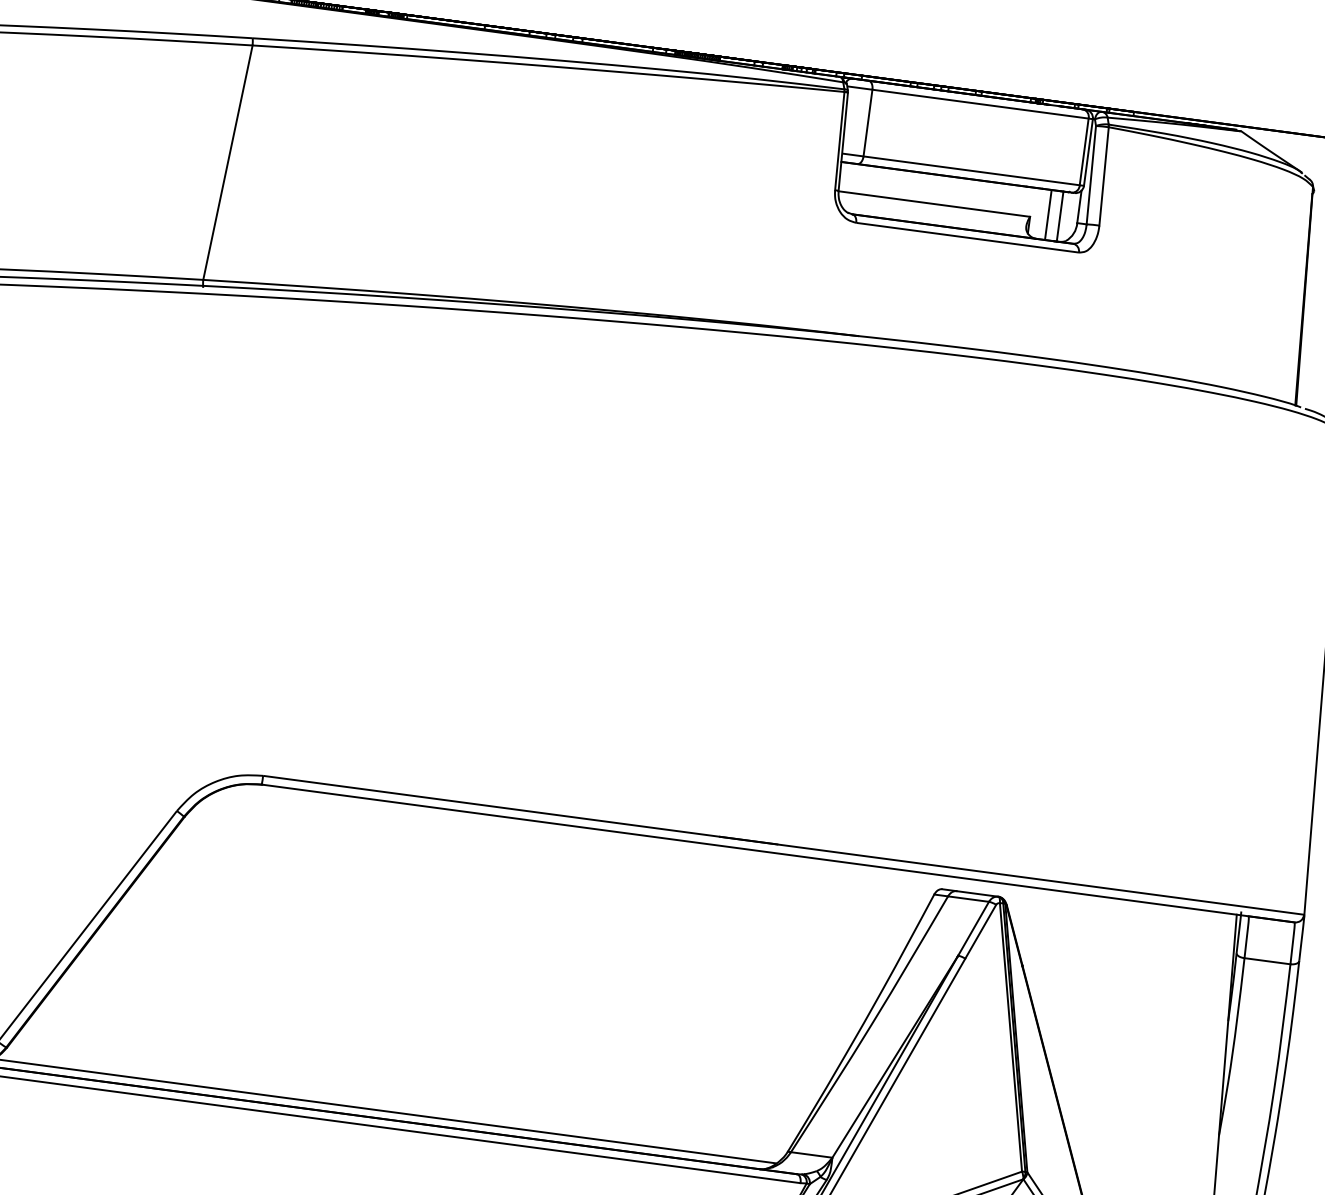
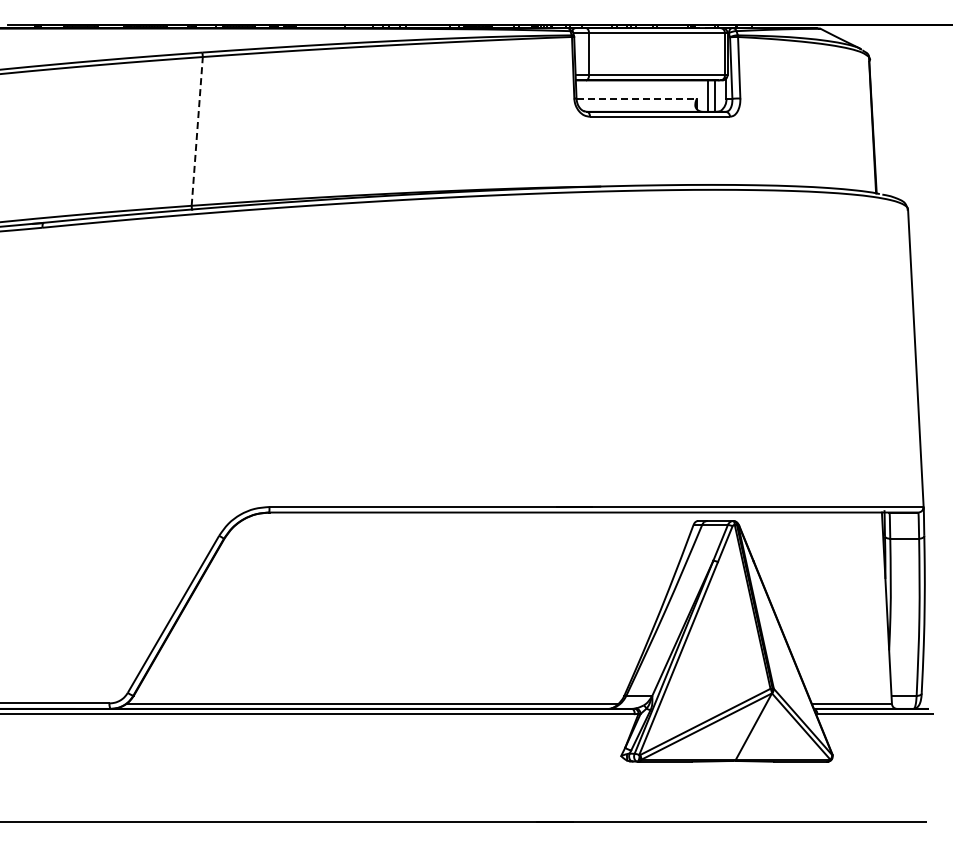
line: (228, 162) -> (197, 131), solid -> dashed
line: (935, 203) -> (637, 98), solid -> dashed

